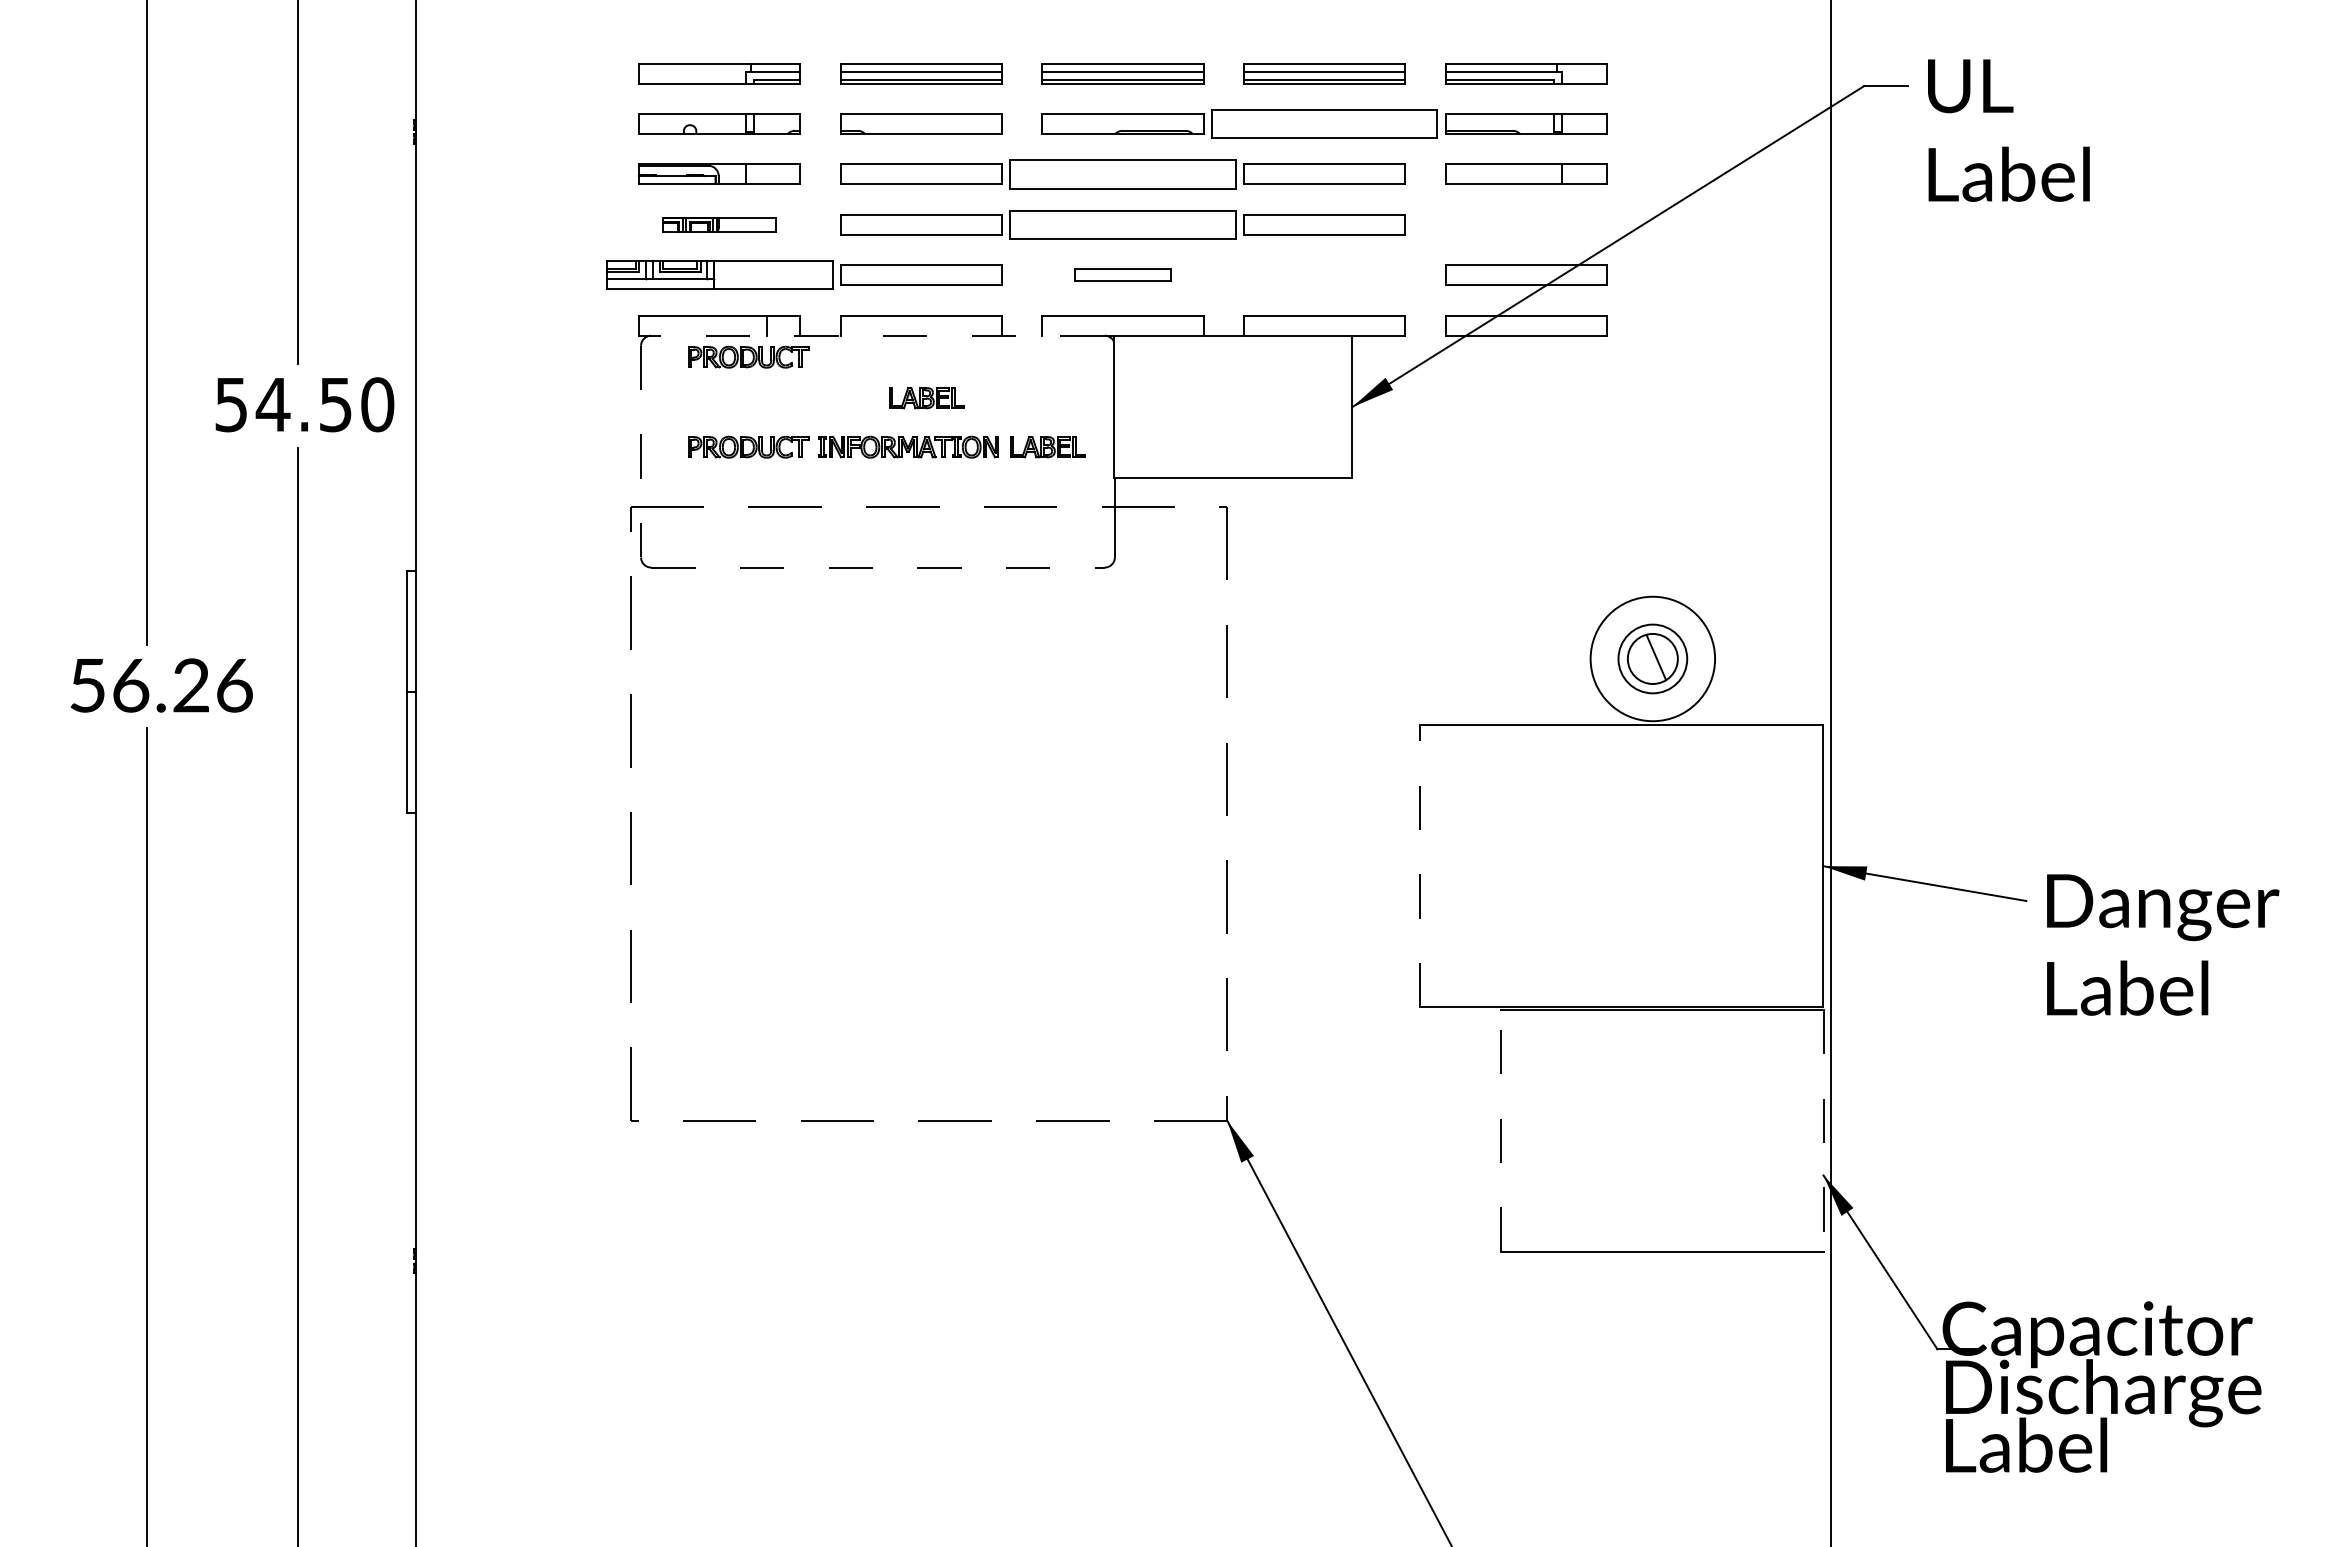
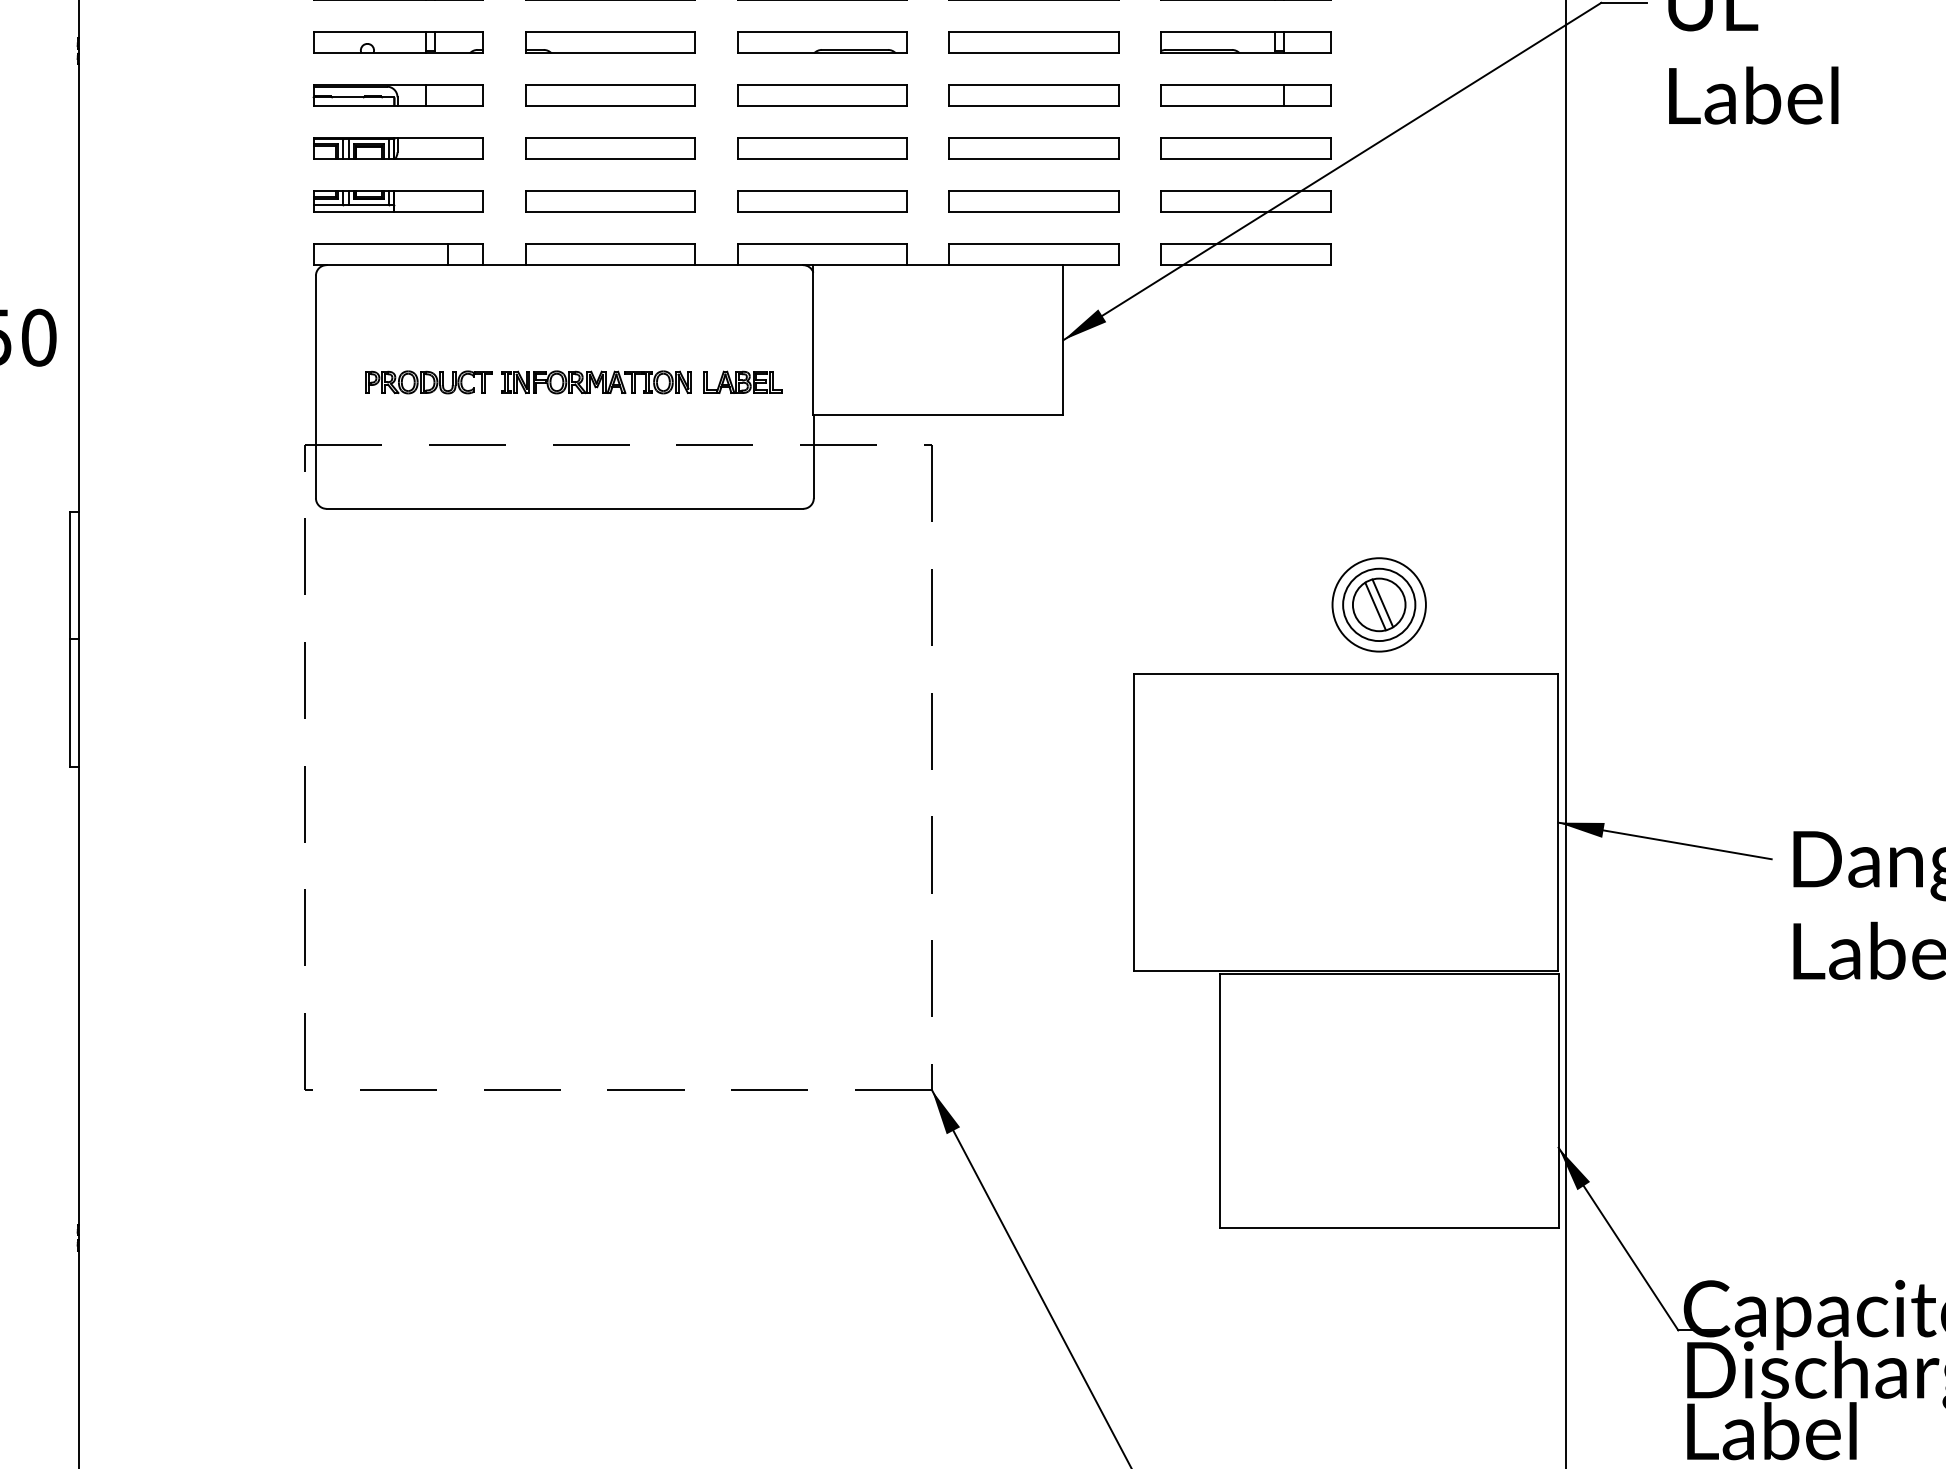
part: (1324, 123) -> (1034, 42), size x0.71
part: (1122, 173) -> (821, 94), size x0.71
part: (719, 224) -> (398, 148), size x1.43
part: (1122, 224) -> (821, 148), size x0.71
part: (1526, 224) -> (1246, 148), added
part: (719, 274) -> (398, 200), size x0.71
part: (1122, 274) -> (821, 200), size x1.67
part: (1324, 274) -> (1034, 200), added
line: (877, 335) -> (564, 264), dashed -> solid
part: (748, 356) -> (428, 287), removed
part: (926, 398) -> (615, 331), removed
line: (641, 451) -> (316, 386), dashed -> solid
line: (877, 567) -> (564, 508), dashed -> solid
circle: (1652, 658) -> (1378, 604), size x0.71
line: (1649, 660) -> (1375, 606), added
line: (1419, 865) -> (1133, 821), dashed -> solid
line: (1501, 1130) -> (1220, 1100), dashed -> solid
line: (1823, 1130) -> (1558, 1100), dashed -> solid

